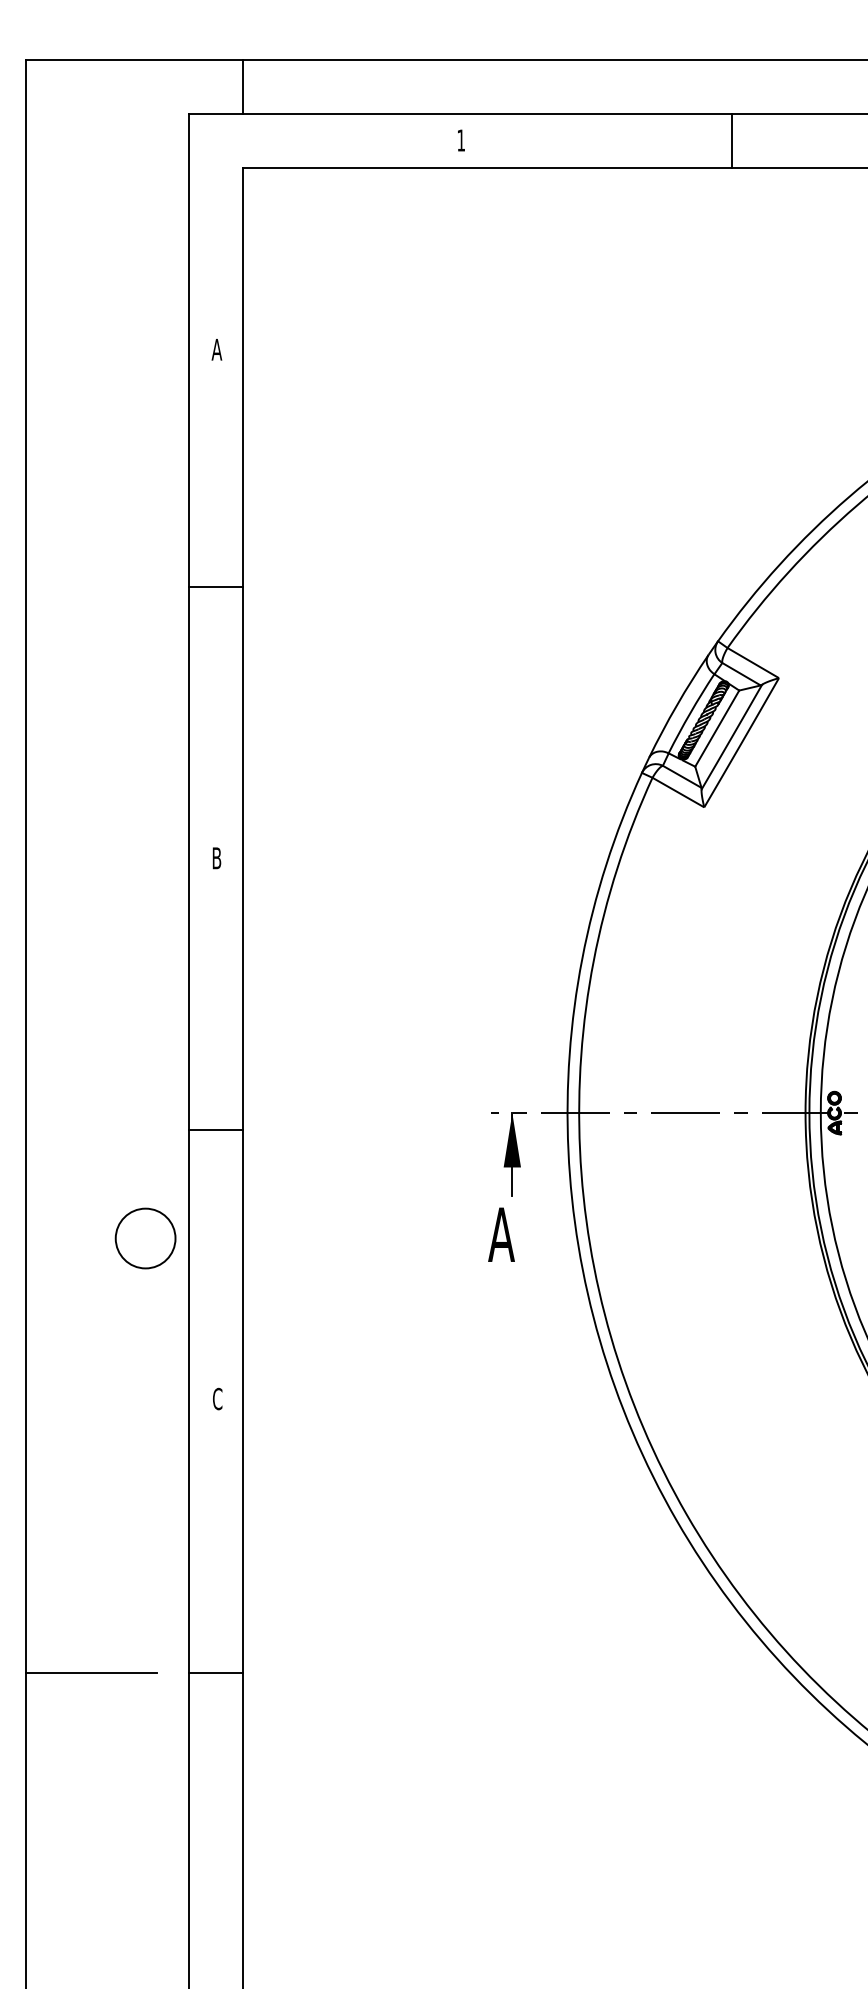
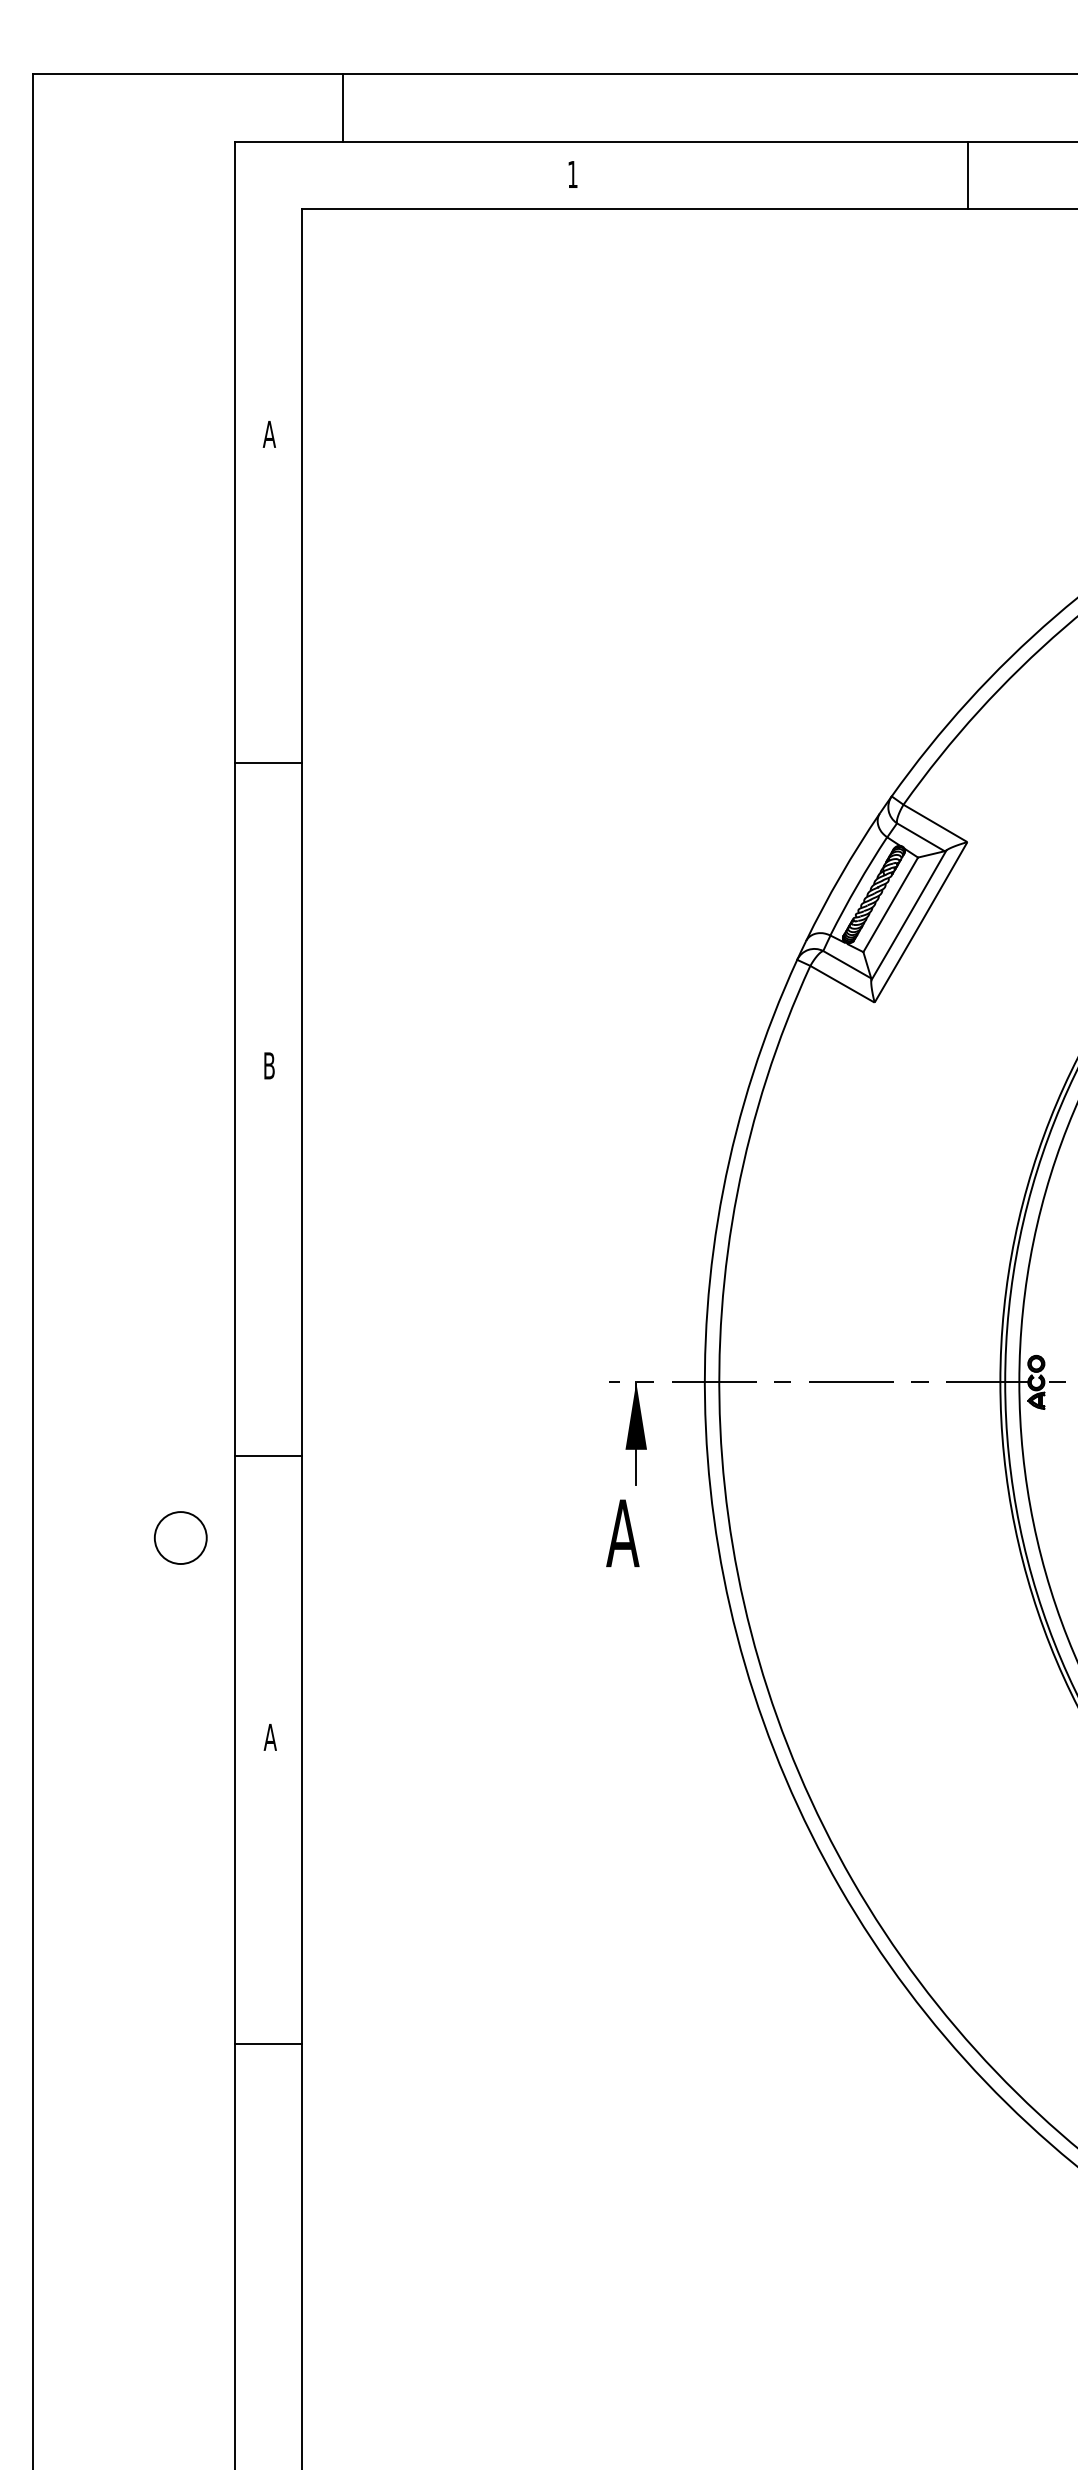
line: (243, 86) -> (343, 107), moved
line: (732, 141) -> (967, 175), moved
line: (216, 586) -> (268, 763), moved
line: (216, 1130) -> (268, 1456), moved
circle: (145, 1238) -> (180, 1537), size x0.7
text: (216, 1399) -> (269, 1737), C -> A
line: (91, 1672) -> (113, 2077), removed
line: (216, 1672) -> (268, 2043), moved

